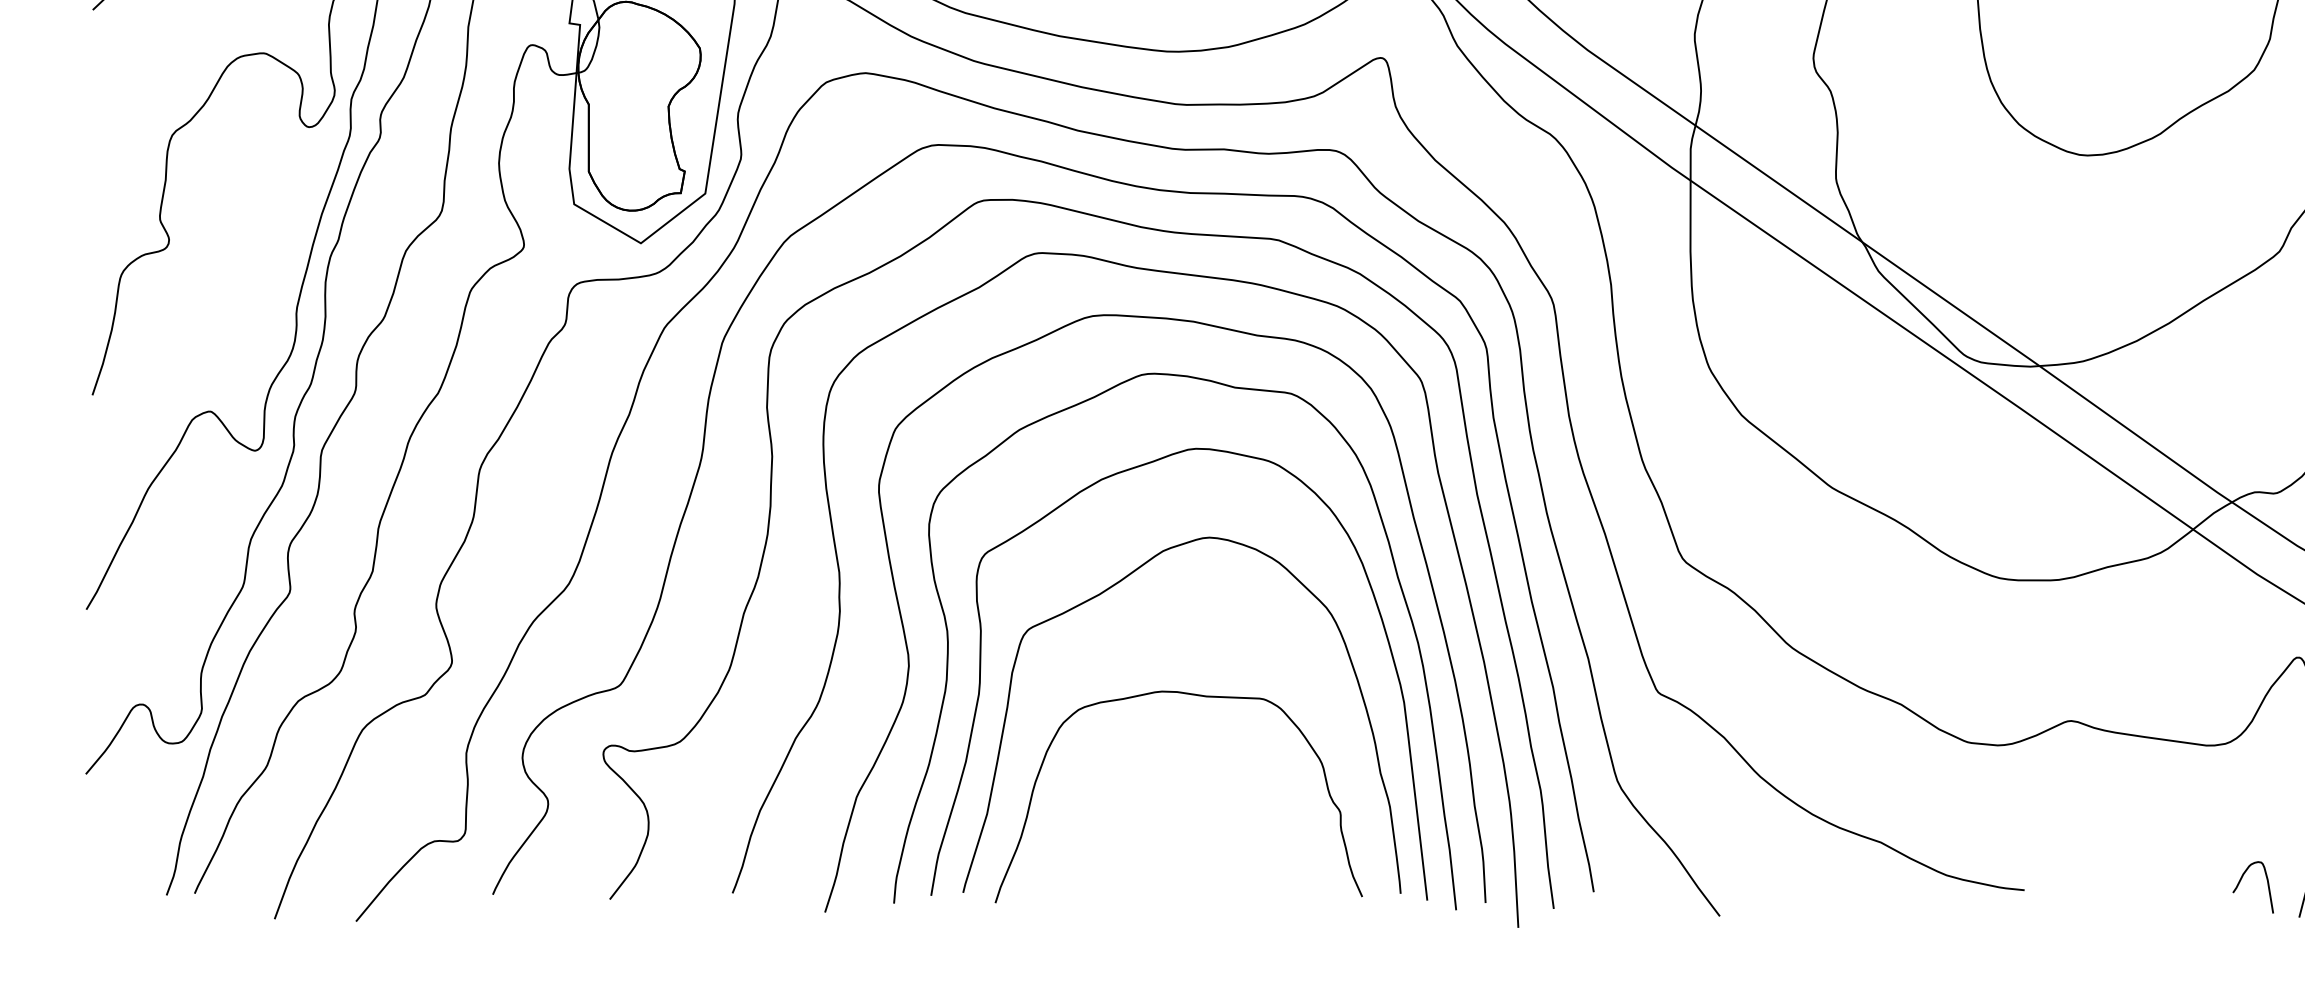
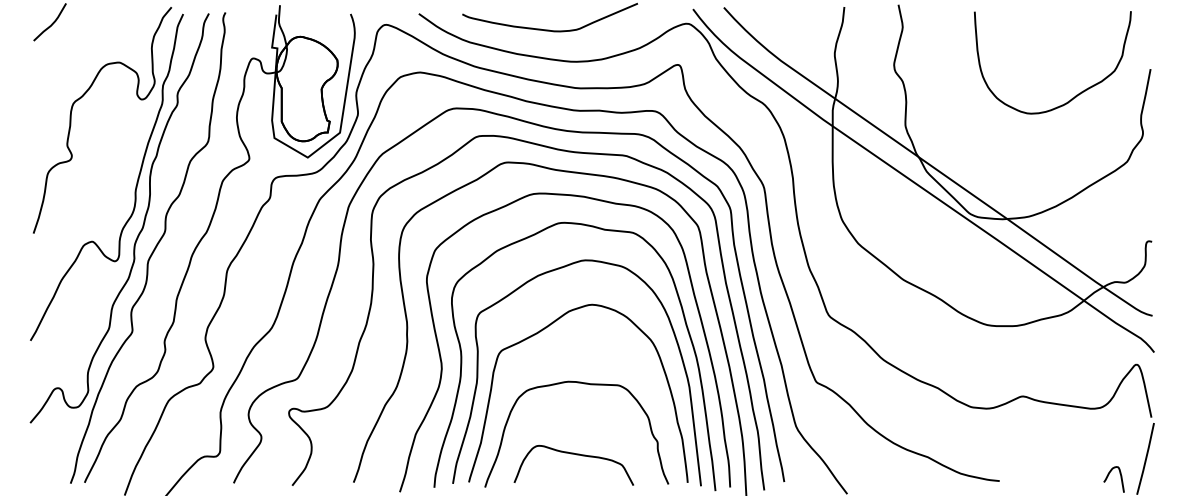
curve: (1178, 839) -> (576, 455), added

